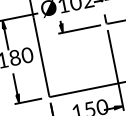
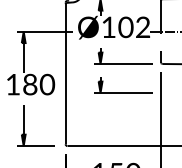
part: (83, 50) -> (123, 92), added

